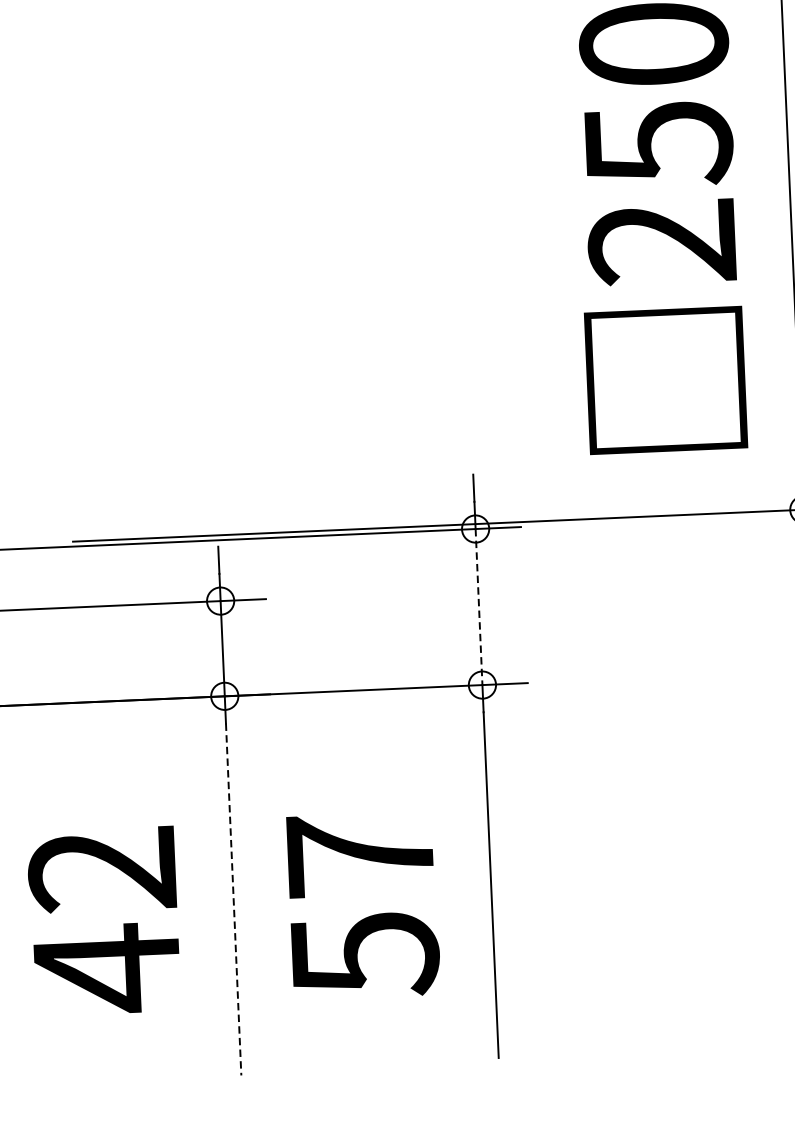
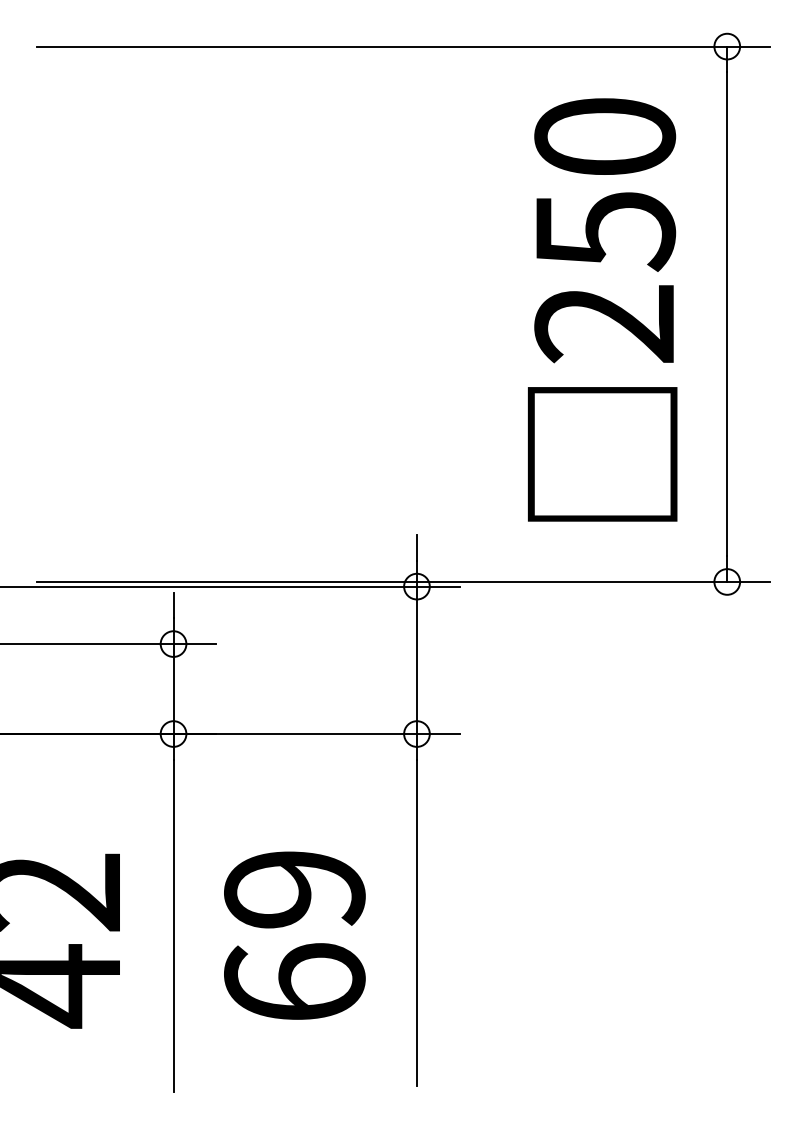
line: (478, 607) -> (416, 660), dashed -> solid
line: (233, 900) -> (173, 926), dashed -> solid
text: (362, 906) -> (294, 937), 57 -> 69

